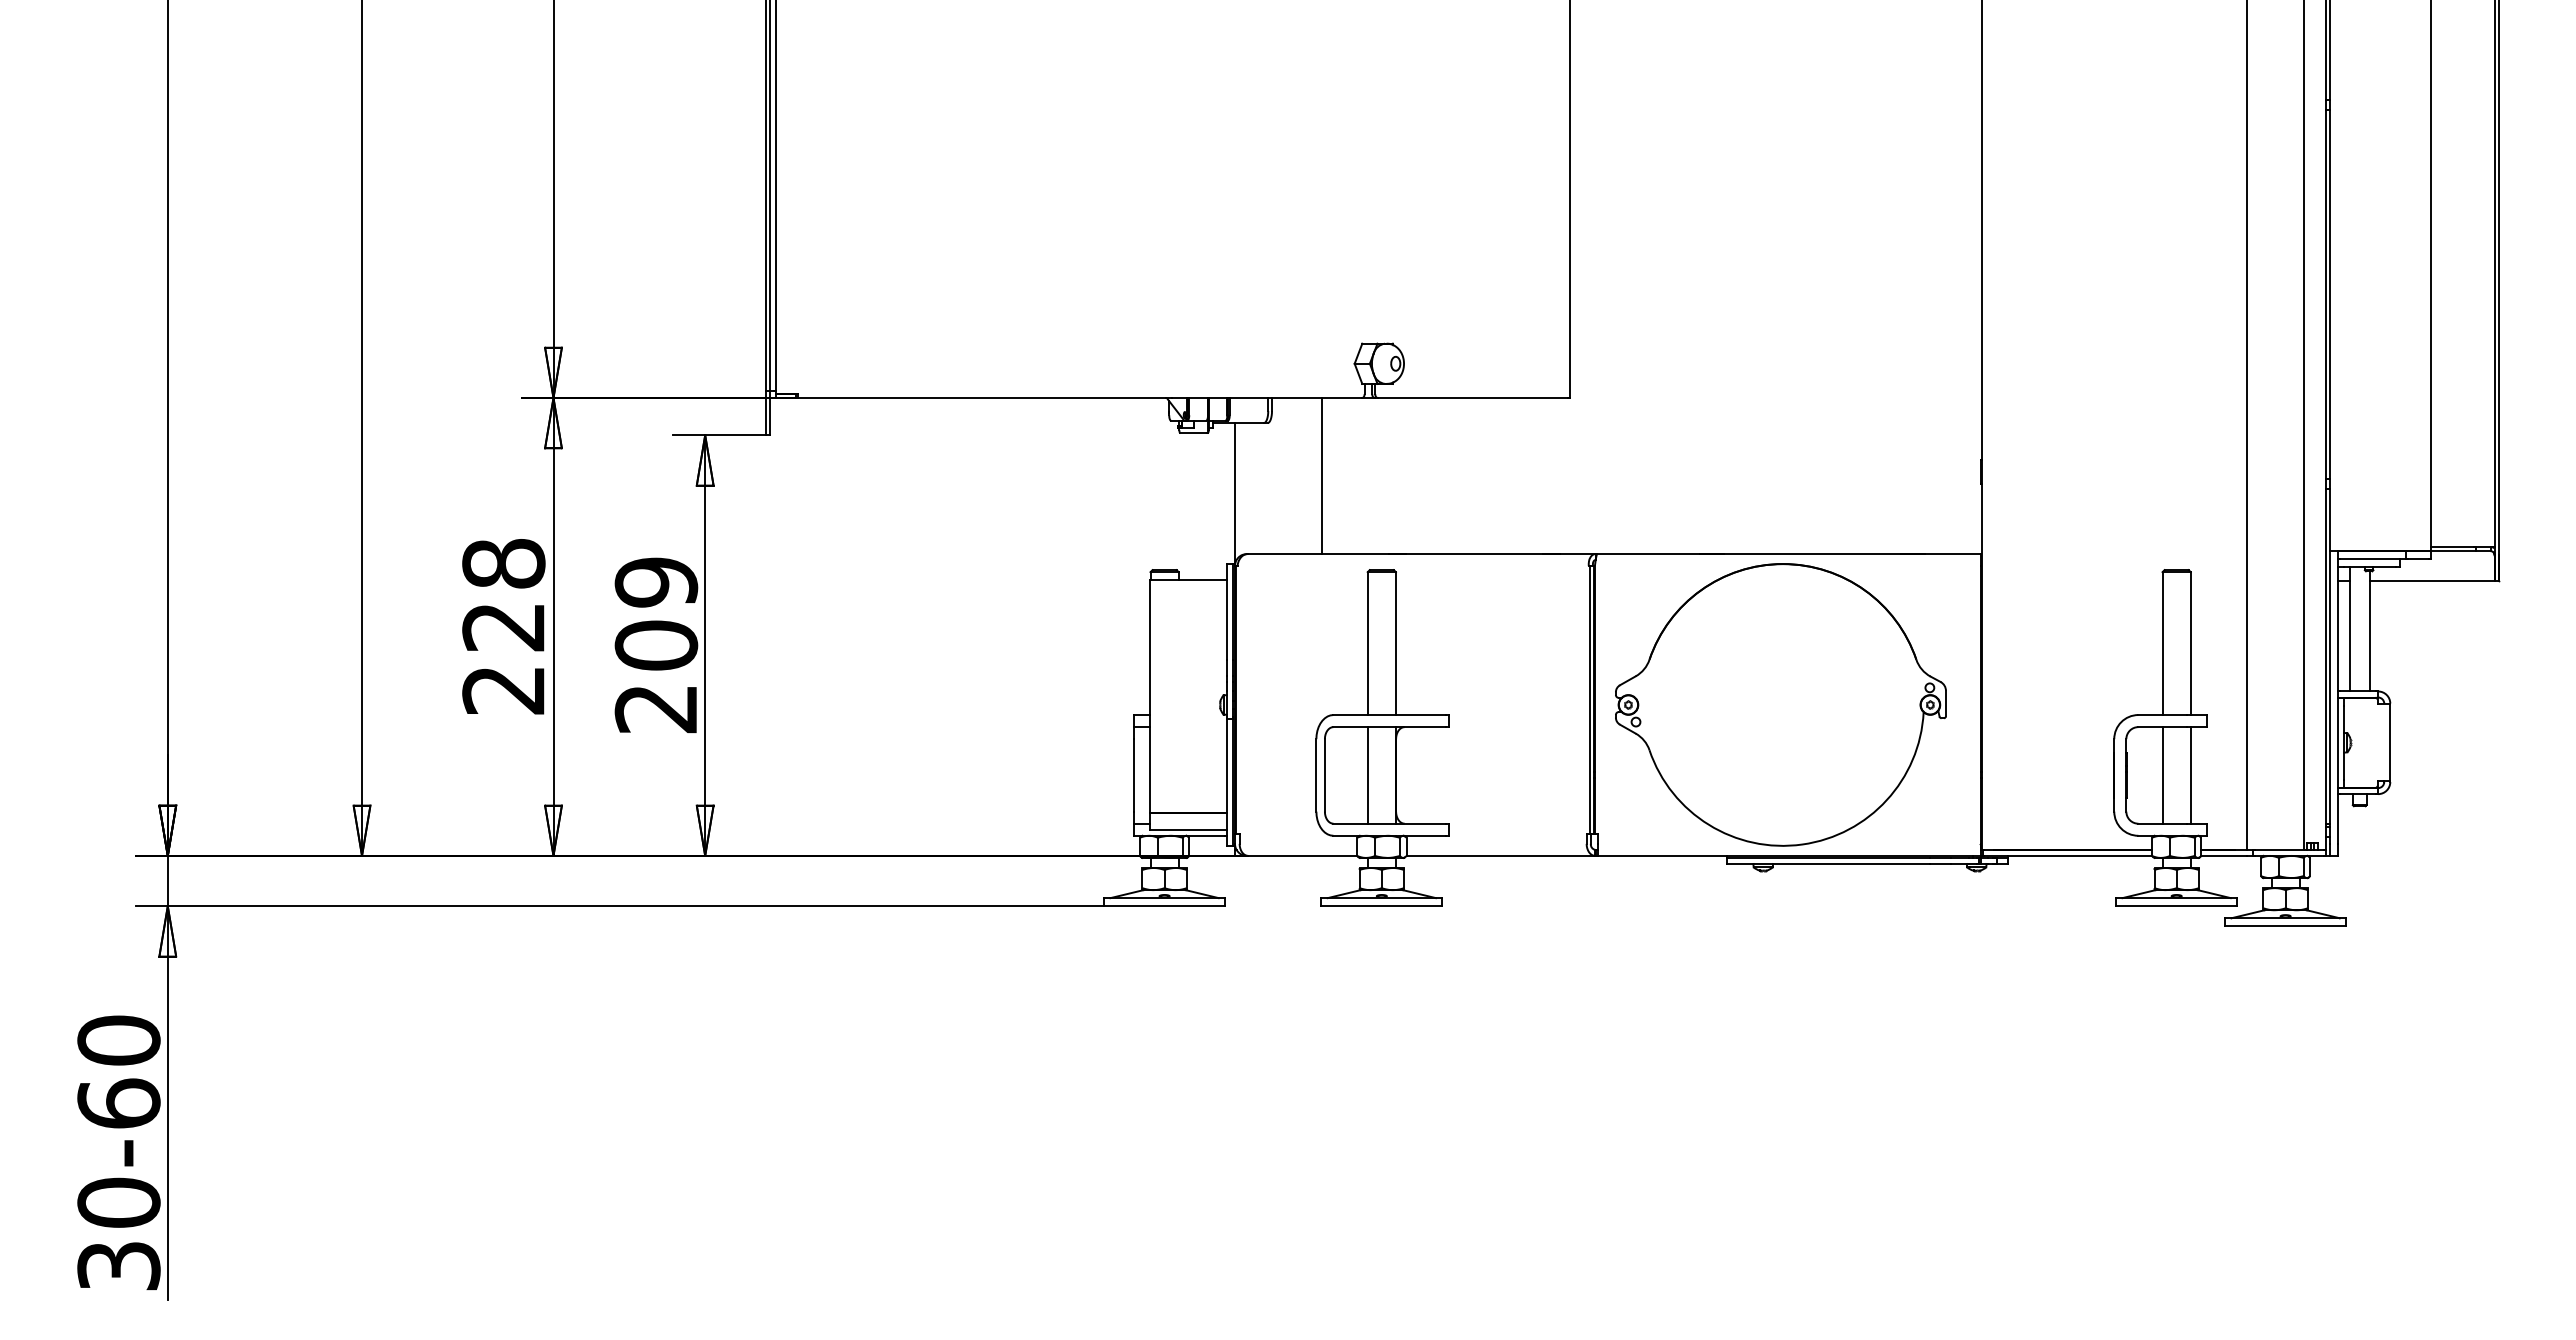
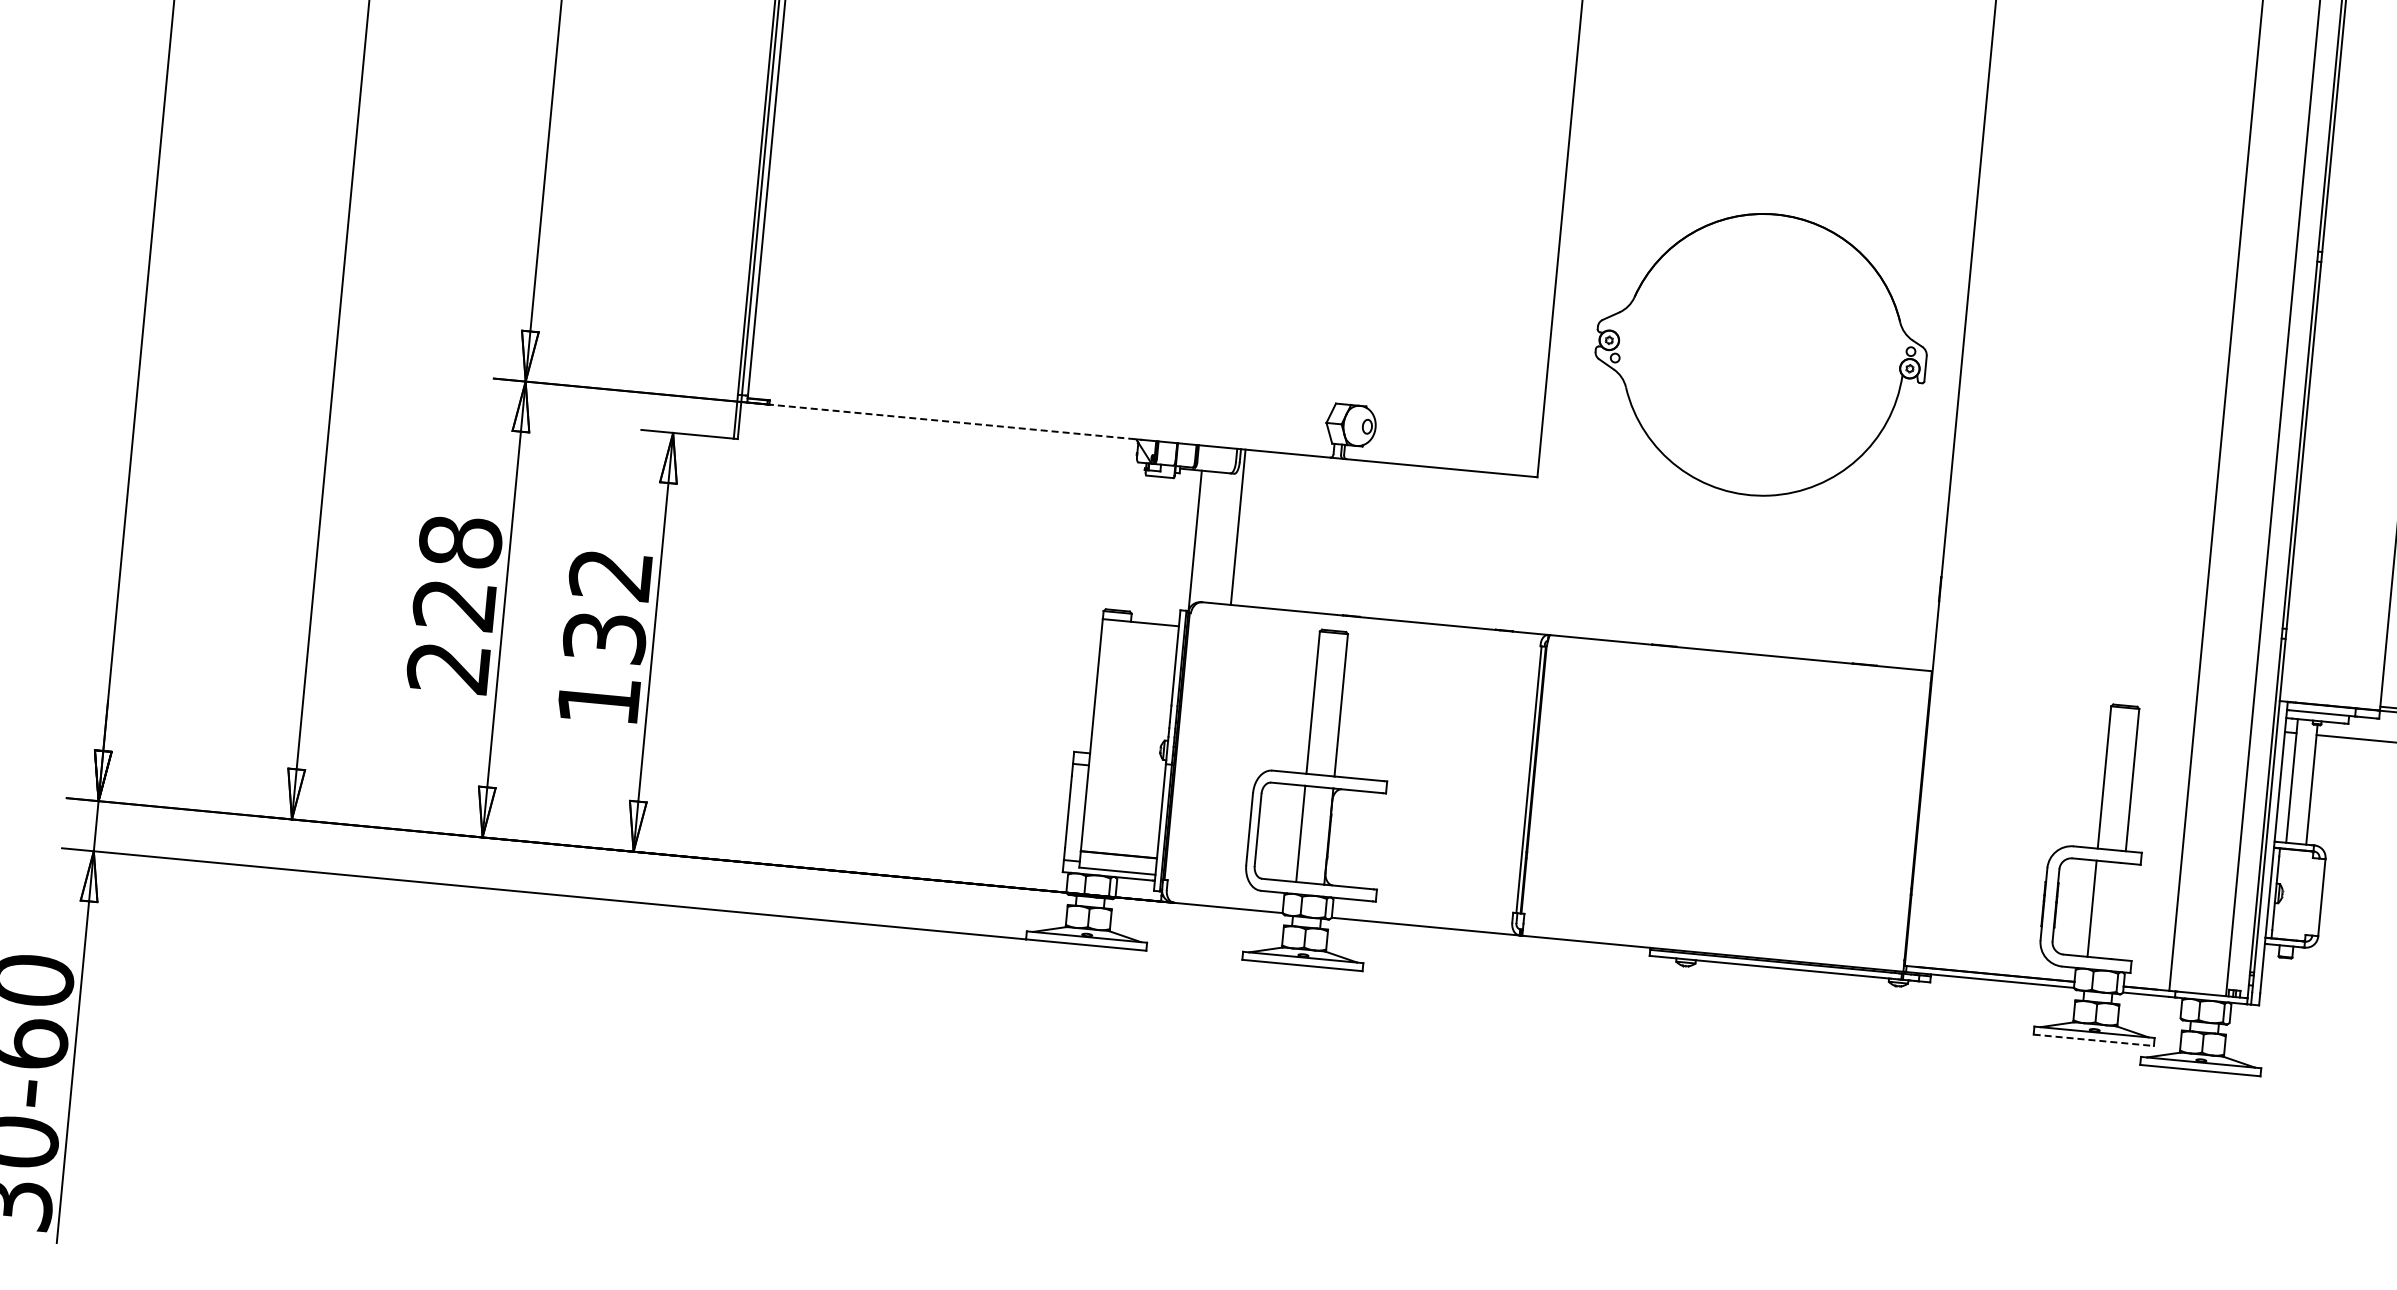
line: (982, 398) -> (952, 422), solid -> dashed
line: (1321, 476) -> (1238, 527), moved
text: (656, 645) -> (604, 637), 209 -> 132
part: (1780, 704) -> (1760, 354), moved
line: (2190, 775) -> (2119, 911), removed
line: (2177, 906) -> (2094, 1040), solid -> dashed

